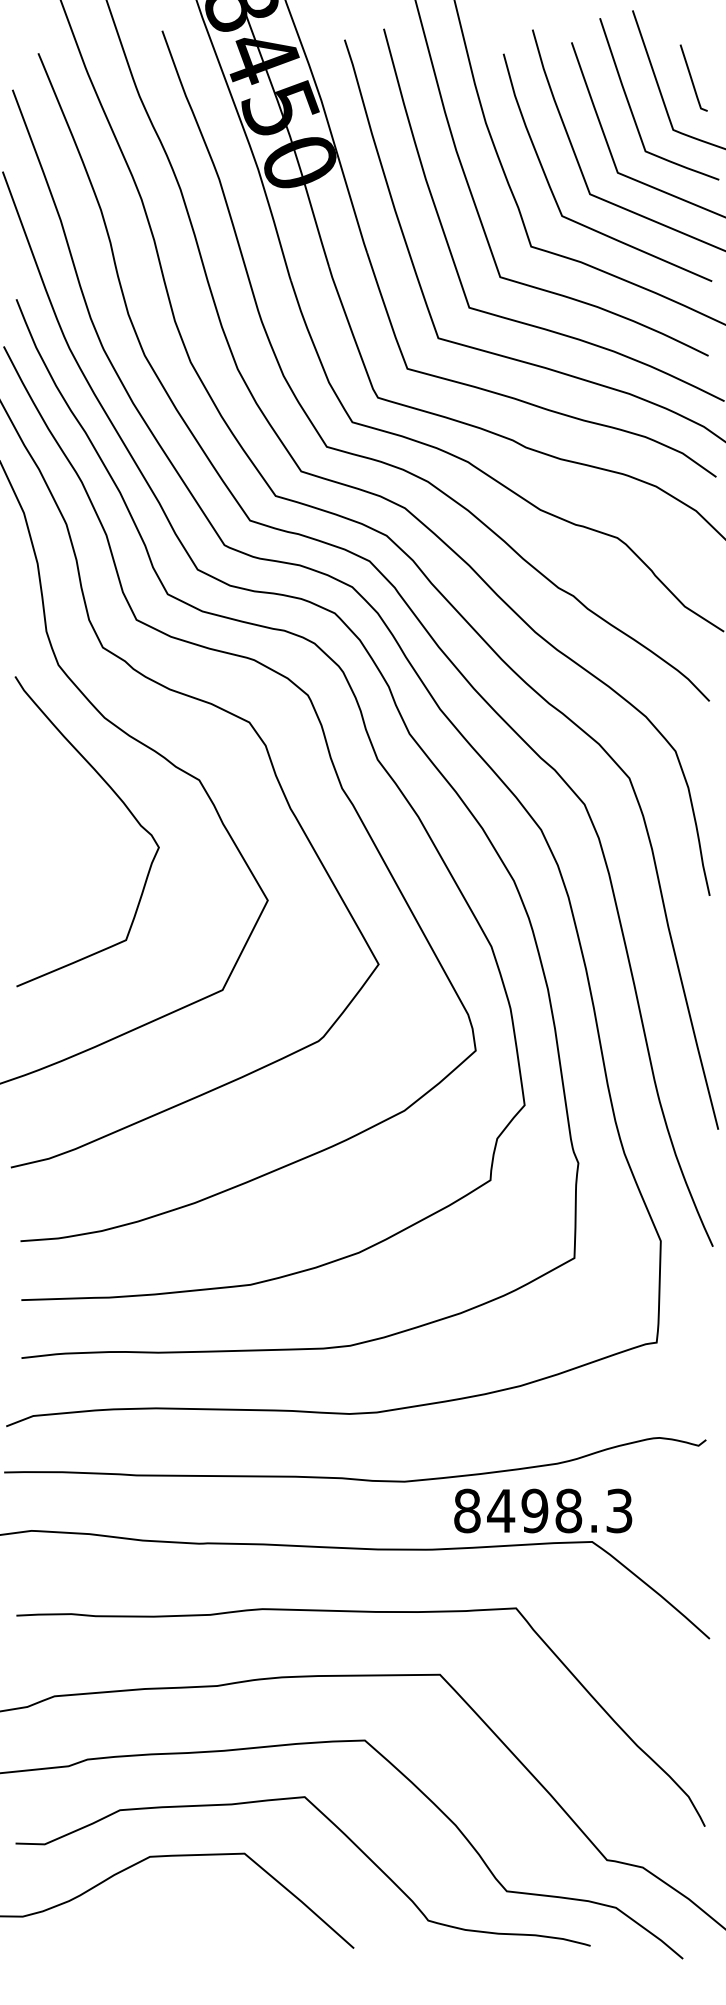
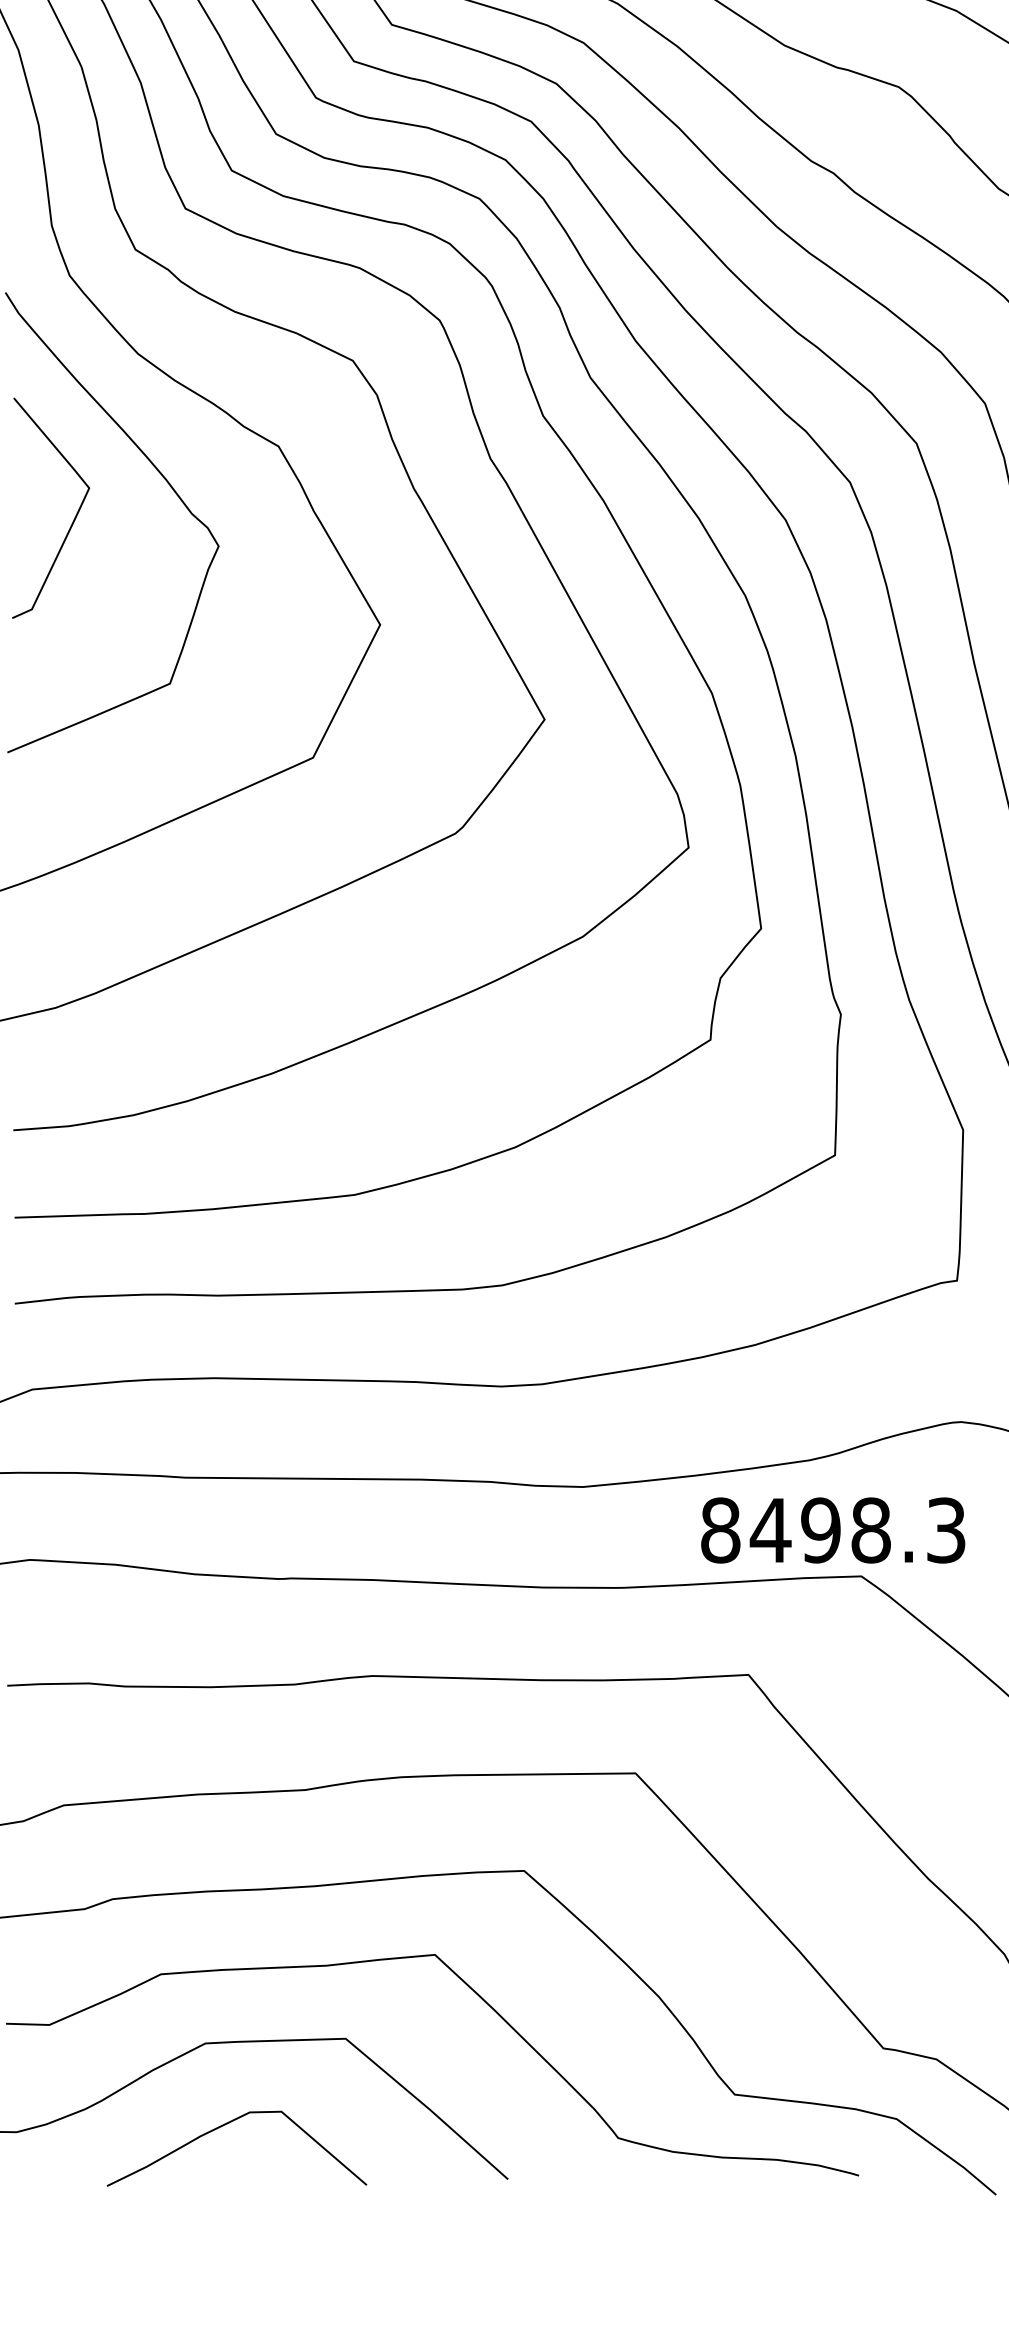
curve: (60, 829) -> (72, 519), added
text: (543, 1510) -> (833, 1529), moved
curve: (163, 1912) -> (225, 2126), added

